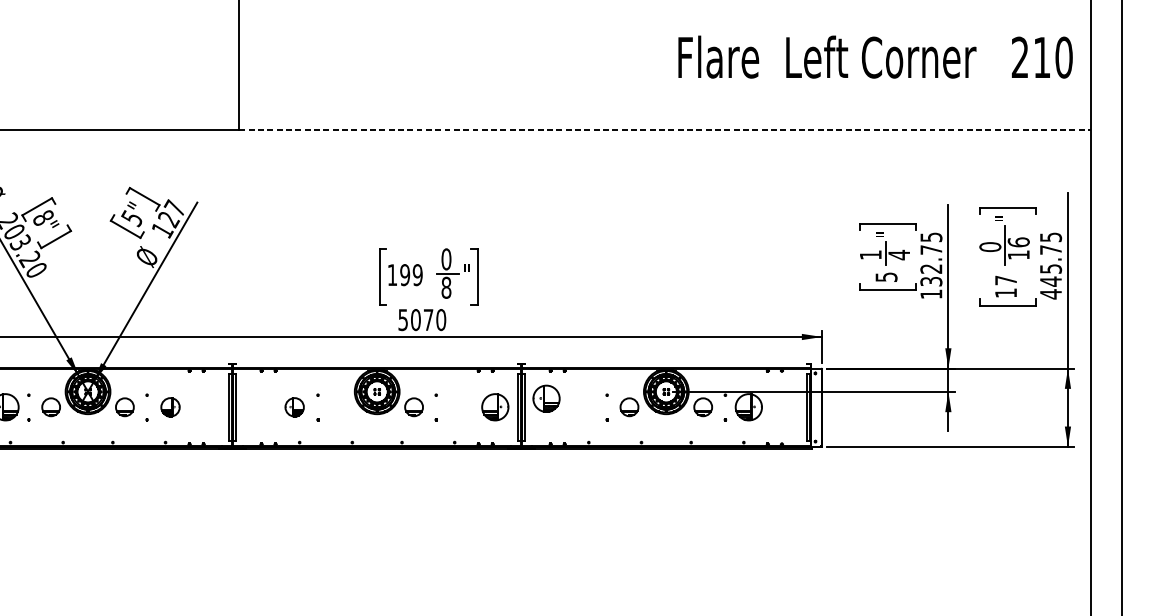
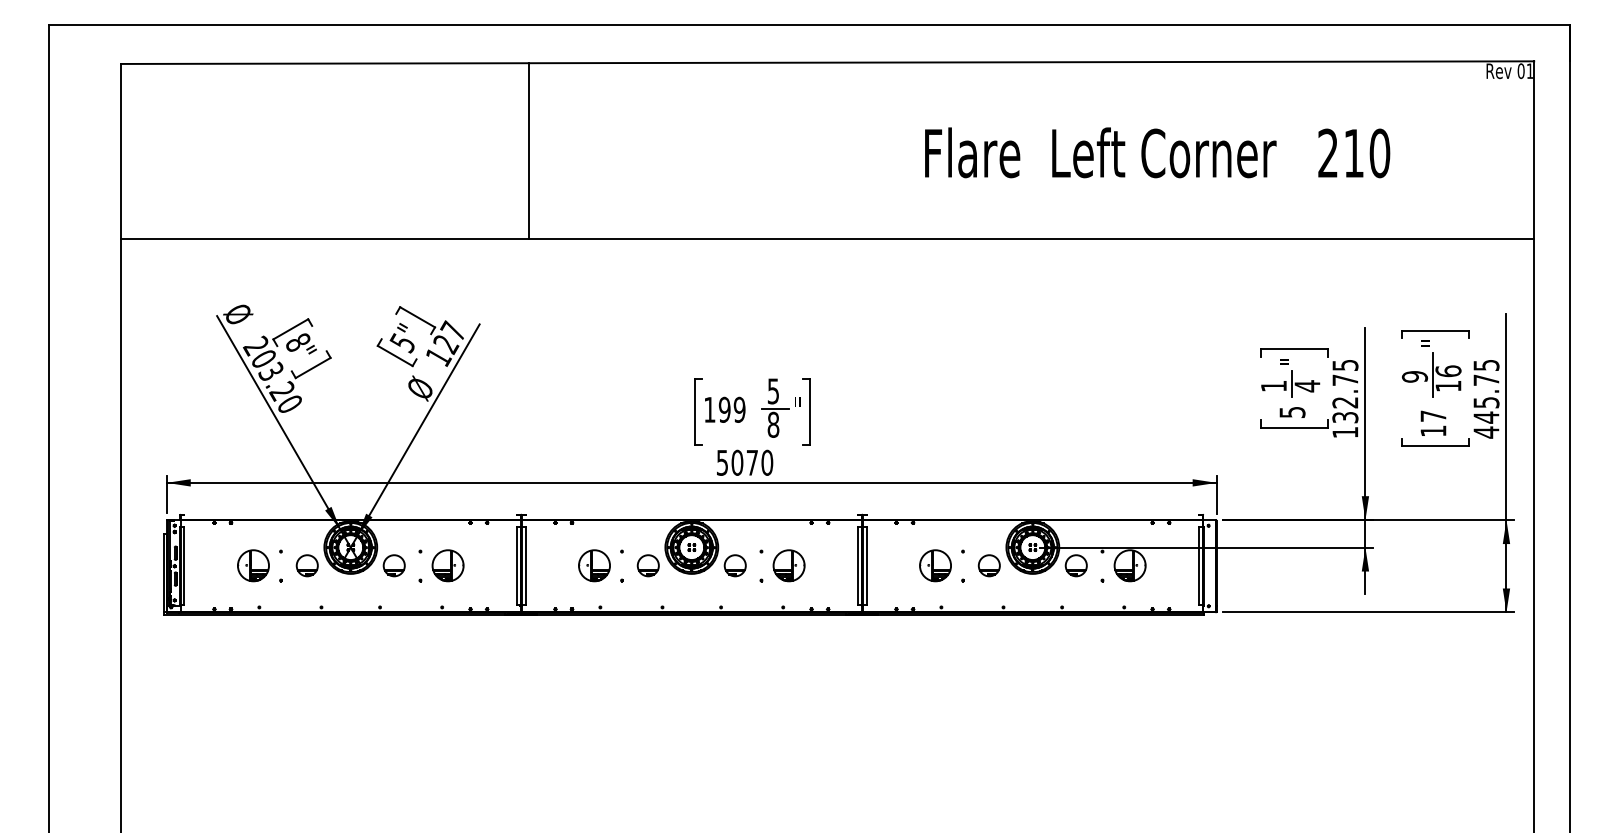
text: (875, 56) -> (1157, 152), moved
line: (666, 129) -> (1032, 238), dashed -> solid
text: (990, 246) -> (1415, 376), 0 -> 9
text: (446, 259) -> (773, 391), 0 -> 5
part: (546, 398) -> (935, 565), moved
part: (170, 407) -> (447, 565), size x1.43
part: (294, 407) -> (594, 565), size x1.43
part: (339, 407) -> (647, 565), added
part: (494, 407) -> (788, 565), moved

